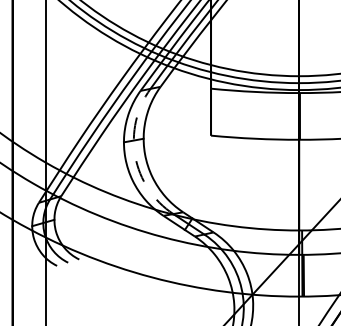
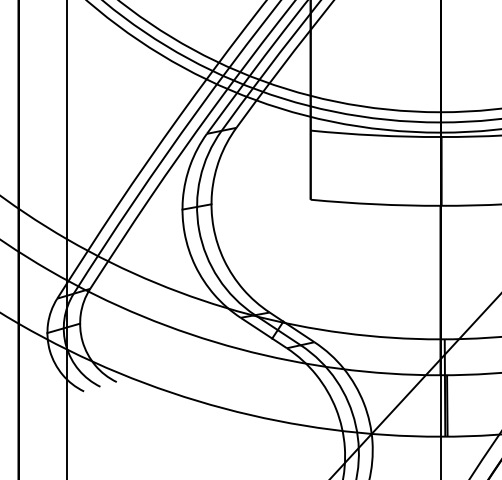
arc: (135, 156) -> (199, 230), dashed -> solid

